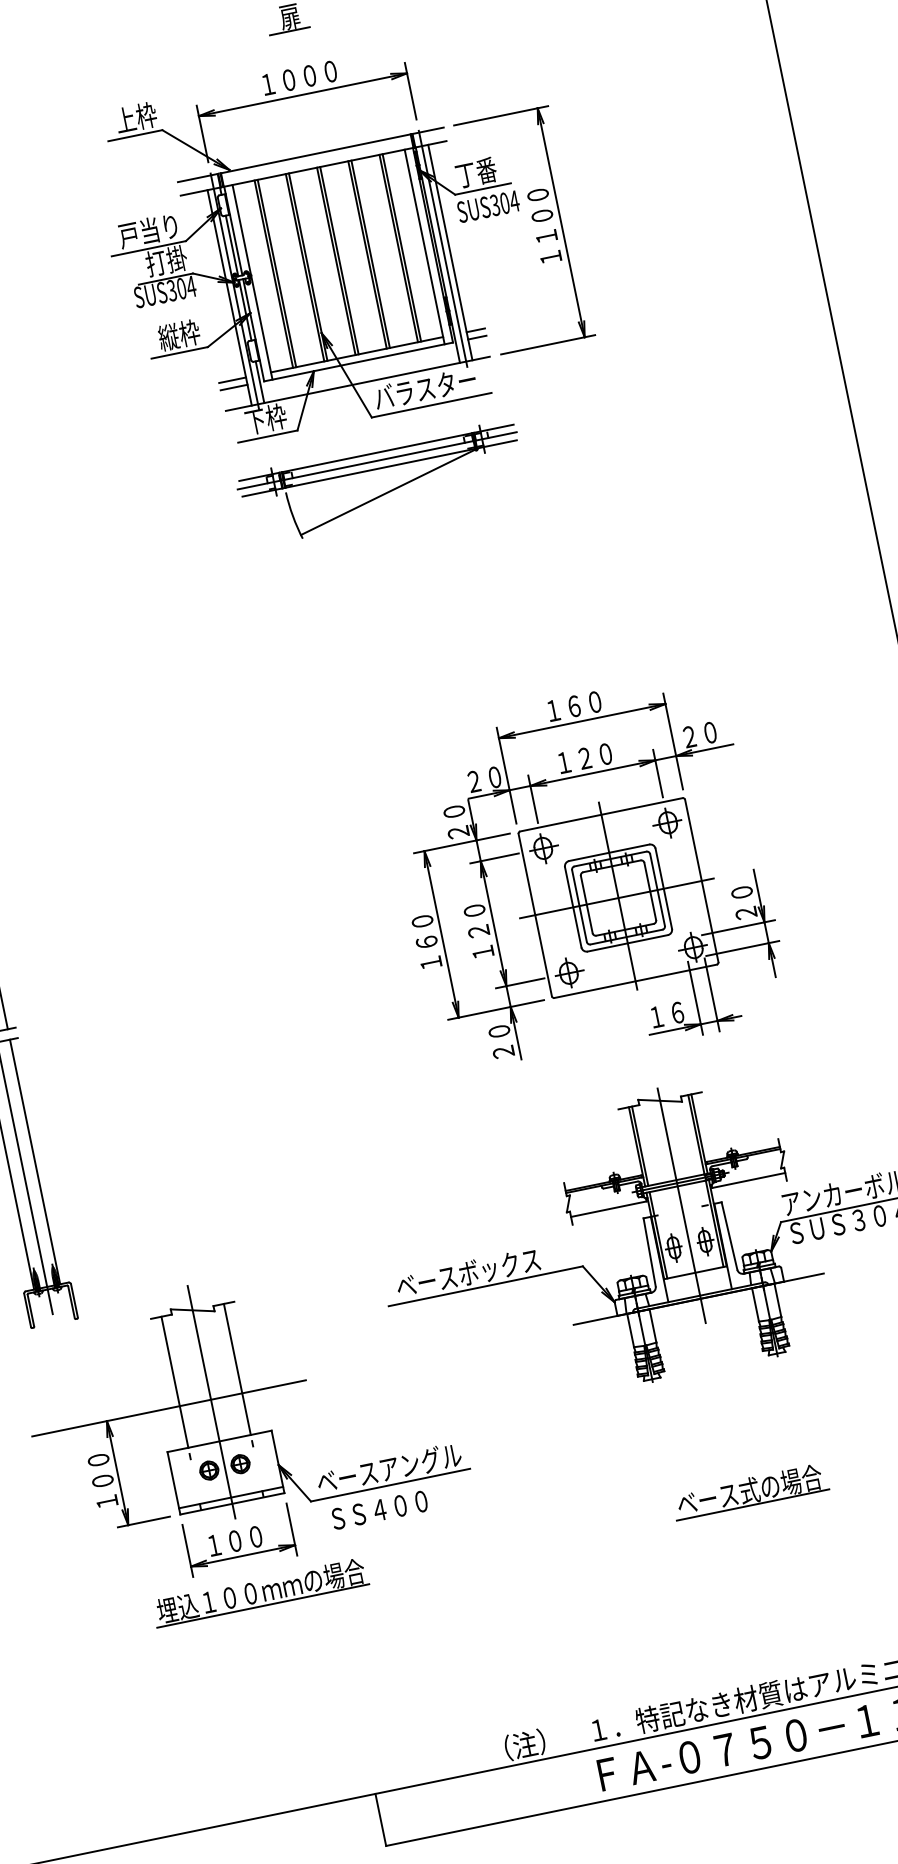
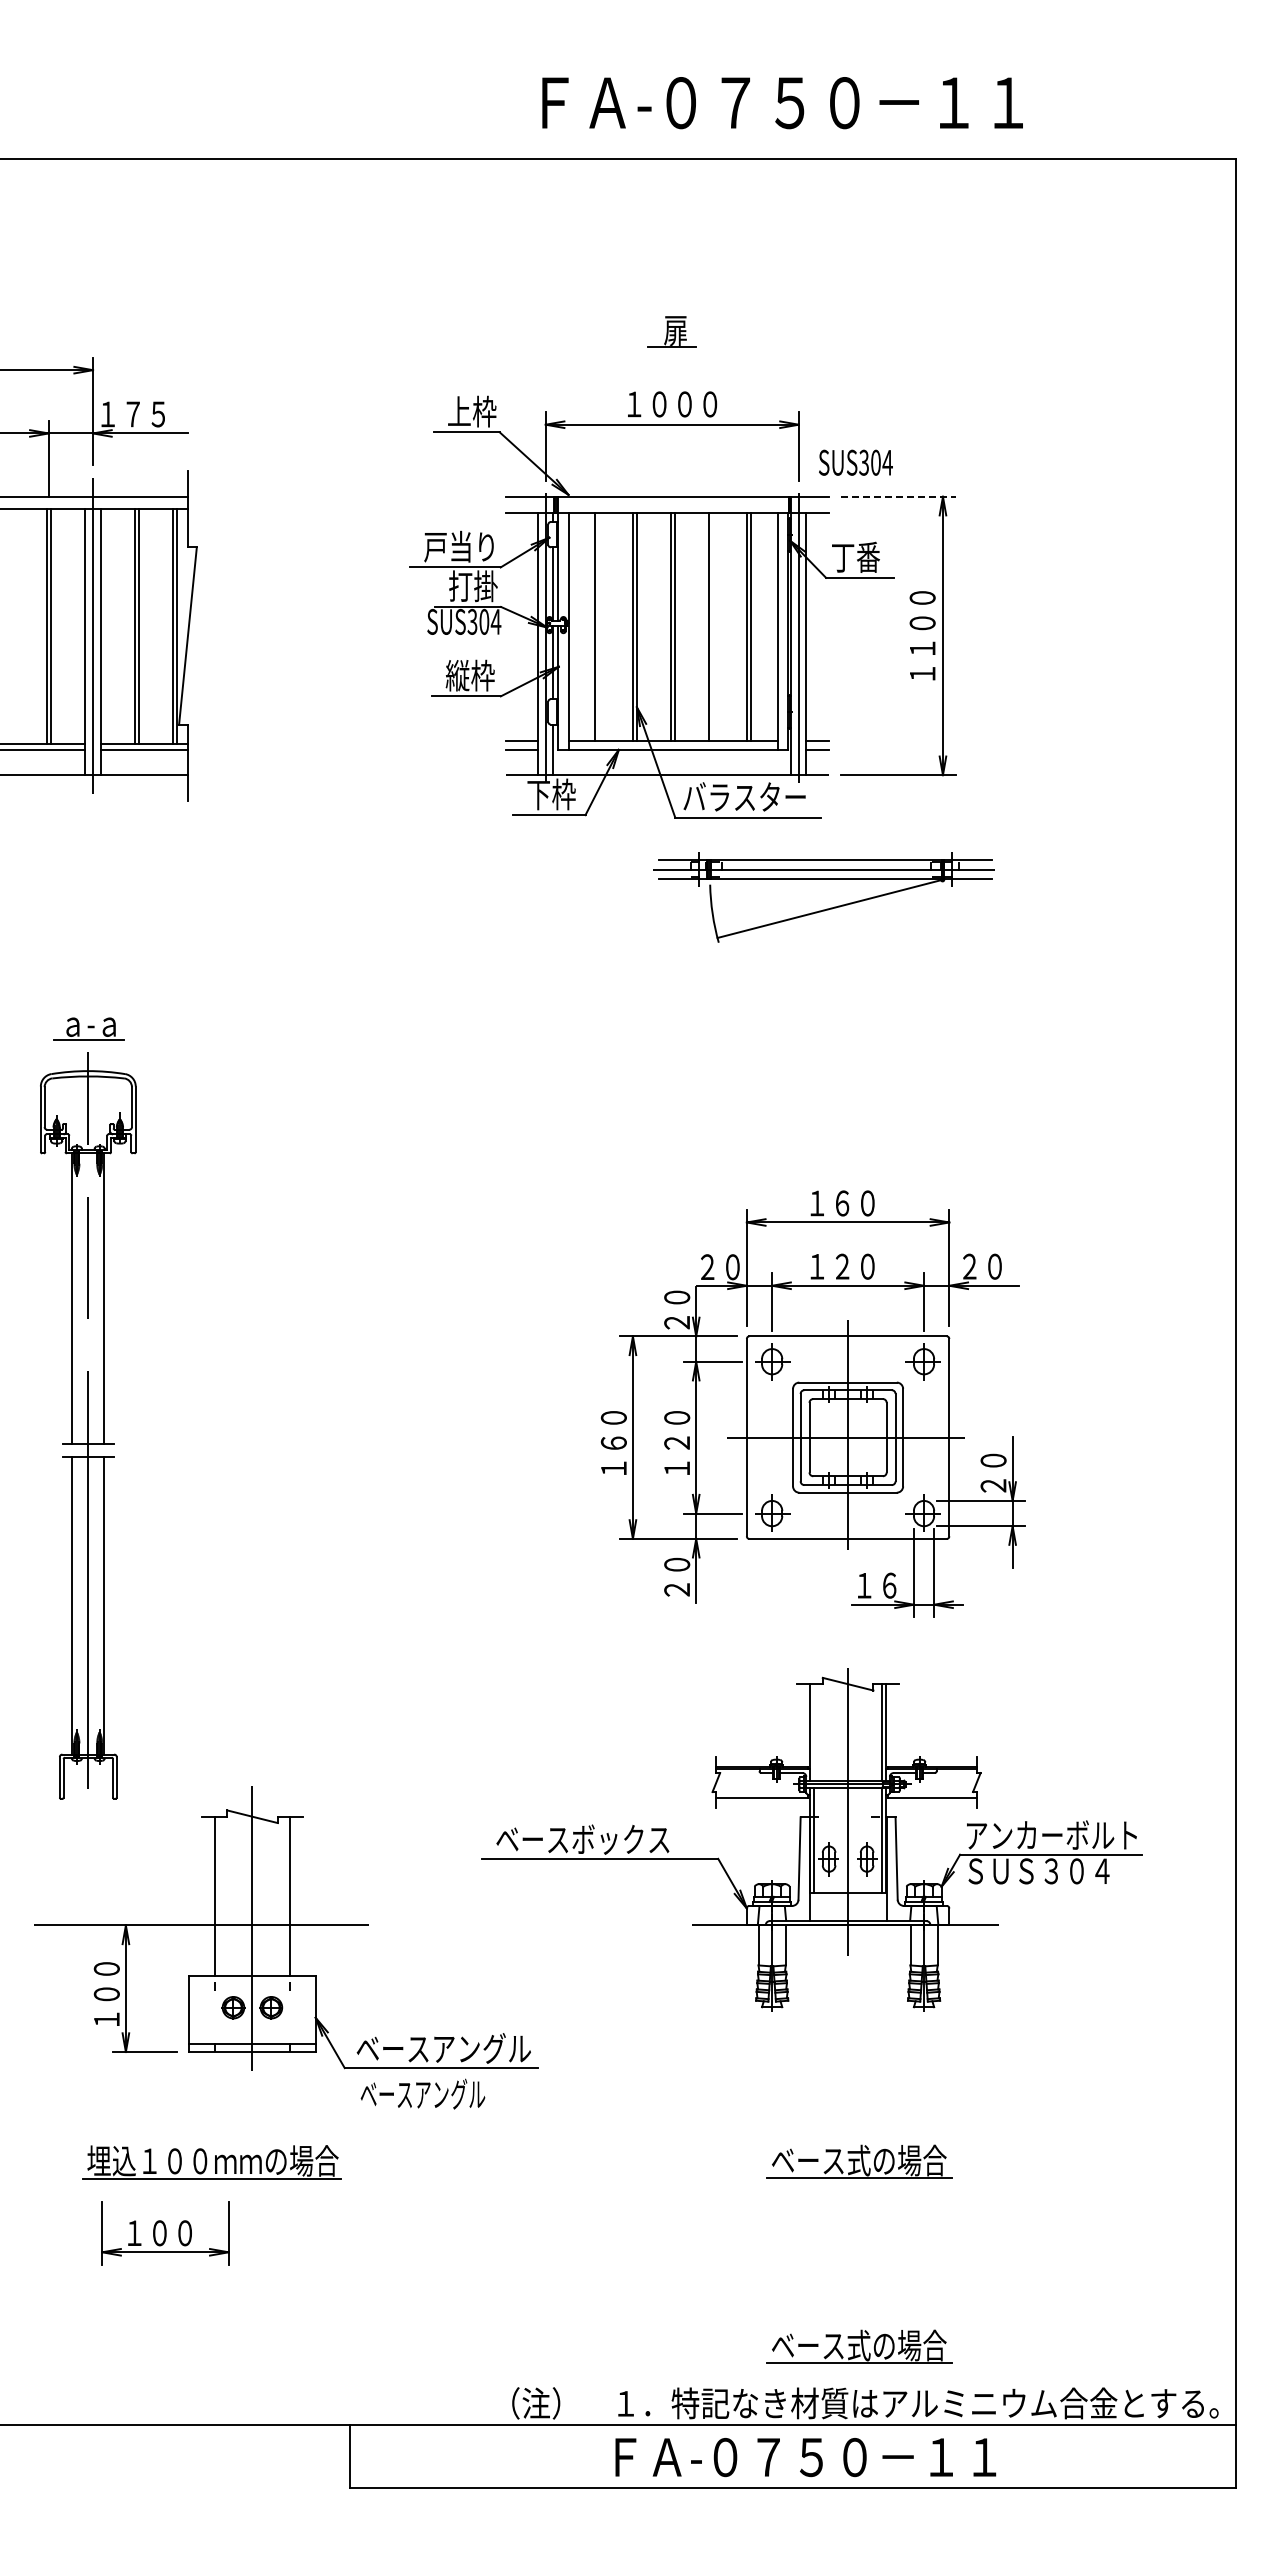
line: (501, 115) -> (898, 496), solid -> dashed
text: (488, 206) -> (855, 462), moved
line: (371, 254) -> (713, 627), removed
line: (277, 273) -> (599, 627), removed
part: (385, 492) -> (826, 908), moved
line: (639, 1146) -> (813, 1732), removed
text: (379, 1509) -> (422, 2093), ＳＳ４００ -> ベースアングル
part: (239, 1540) -> (165, 2233), moved
part: (260, 1592) -> (211, 2162), moved
part: (781, 1643) -> (859, 2346), added

